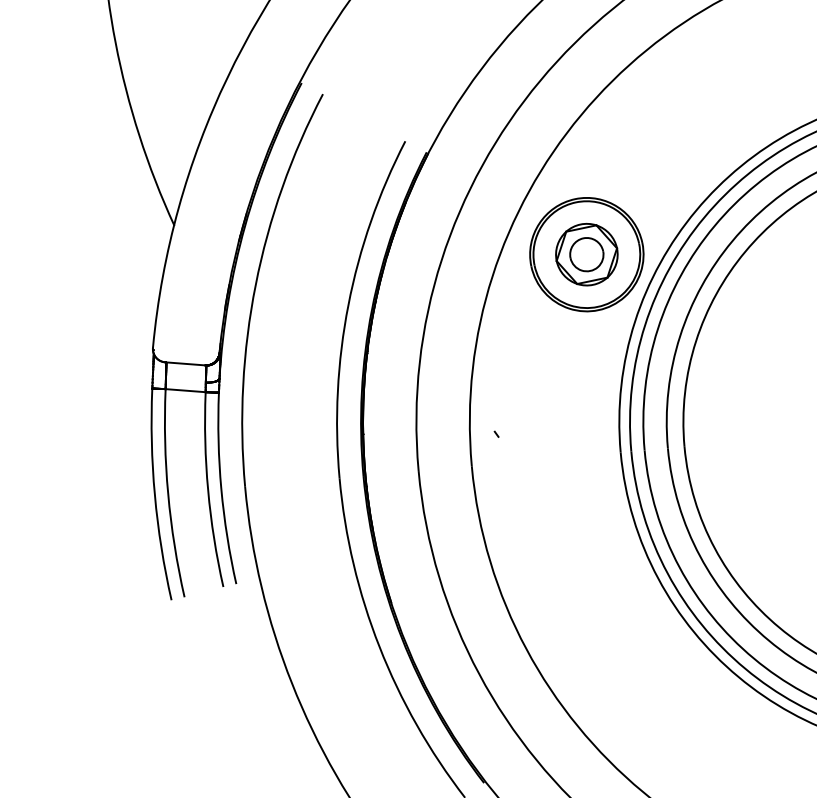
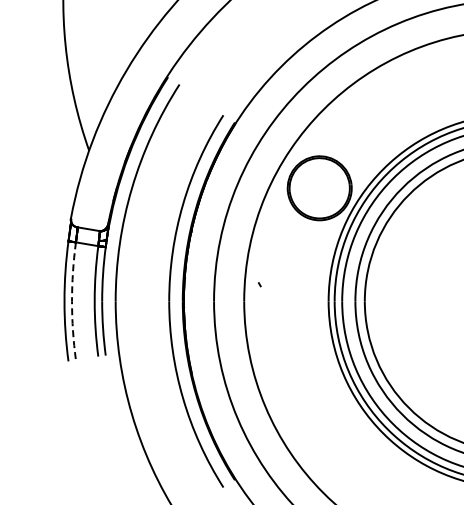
part: (586, 255) -> (319, 188), removed
arc: (169, 493) -> (72, 301), solid -> dashed

